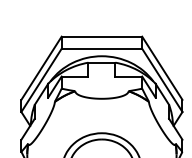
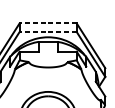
line: (101, 36) -> (47, 23), solid -> dashed
line: (101, 48) -> (47, 31), solid -> dashed

